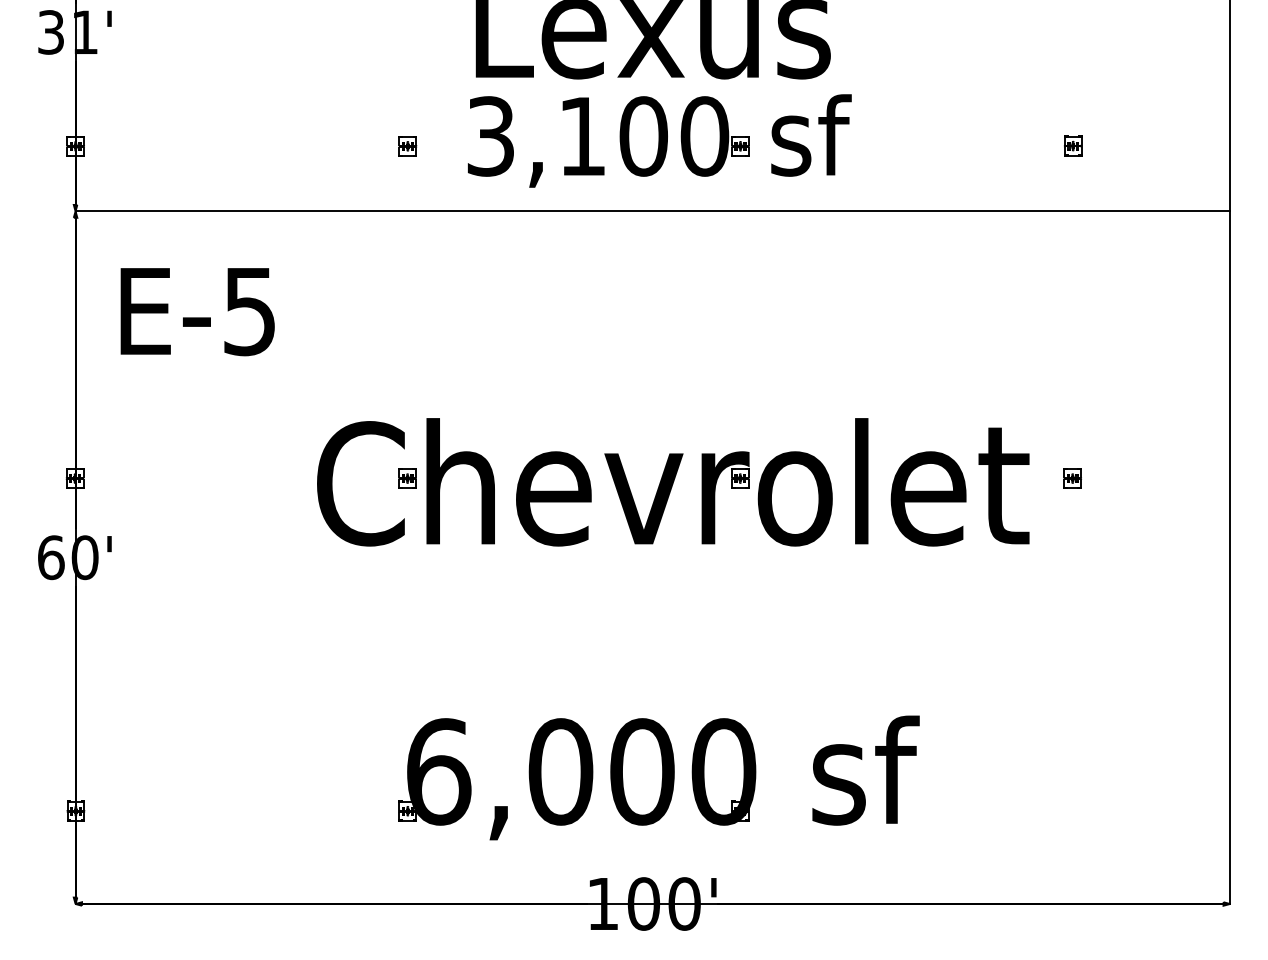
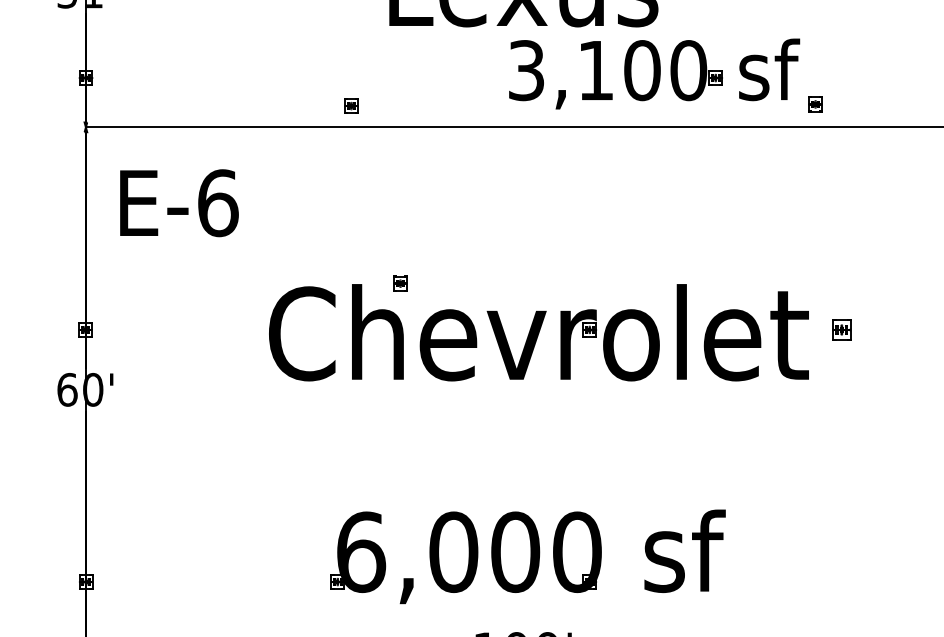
part: (659, 140) -> (654, 73), moved
part: (1073, 145) -> (815, 103), moved
part: (407, 146) -> (351, 106), moved
text: (250, 311) -> (218, 203), E-5 -> E-6
part: (407, 478) -> (400, 283), moved
part: (1072, 478) -> (841, 329), size x1.4

